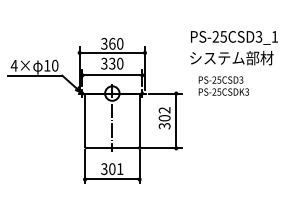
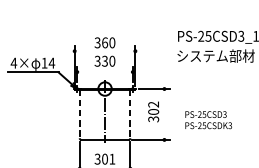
line: (112, 52) -> (105, 50), removed
text: (54, 65) -> (51, 62), 10 -> 14
line: (111, 75) -> (104, 72), removed
text: (223, 85) -> (208, 119), moved
line: (85, 120) -> (80, 114), solid -> dashed
line: (139, 120) -> (130, 114), solid -> dashed
line: (176, 120) -> (164, 114), removed

